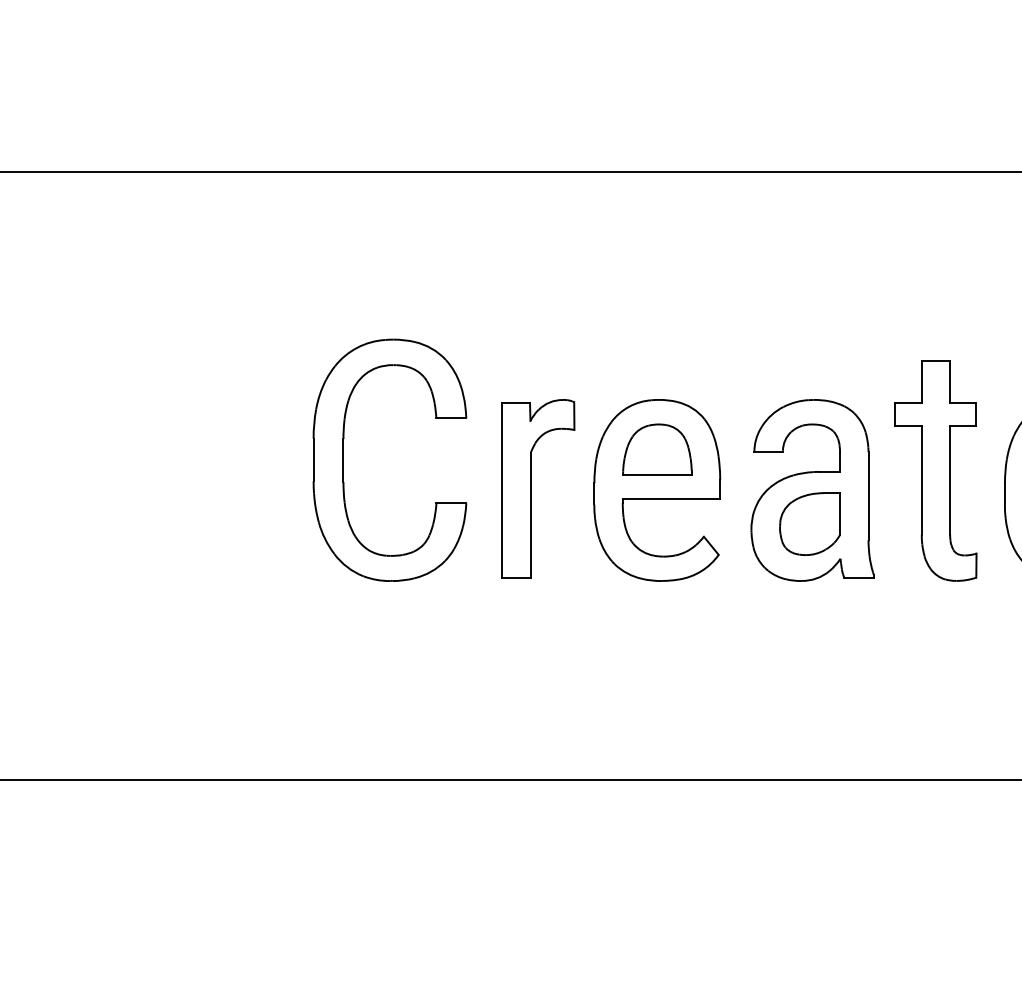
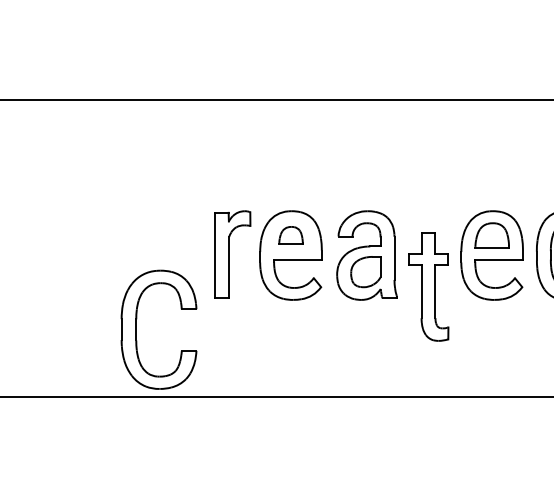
part: (656, 449) -> (290, 235), size x0.7
part: (343, 459) -> (136, 329), moved
part: (935, 469) -> (428, 286), moved

